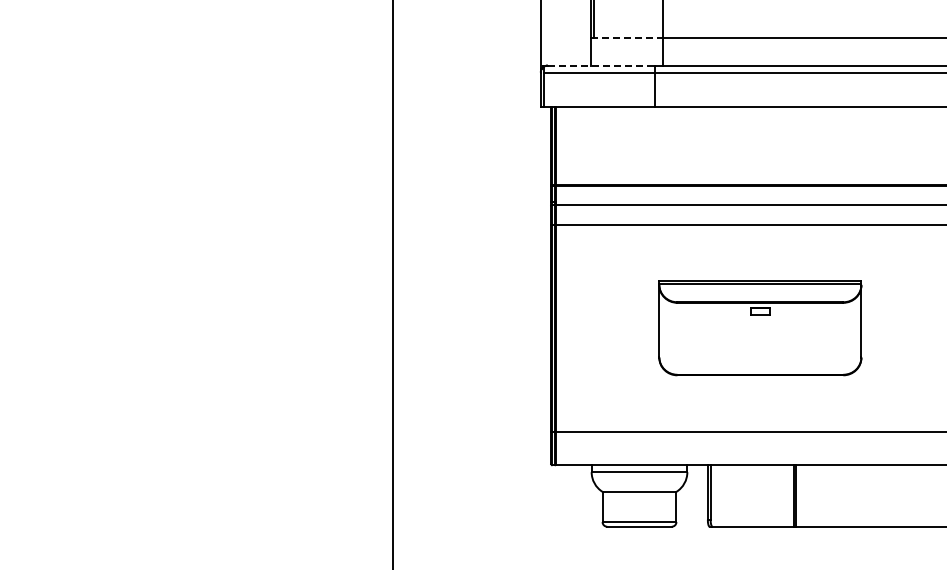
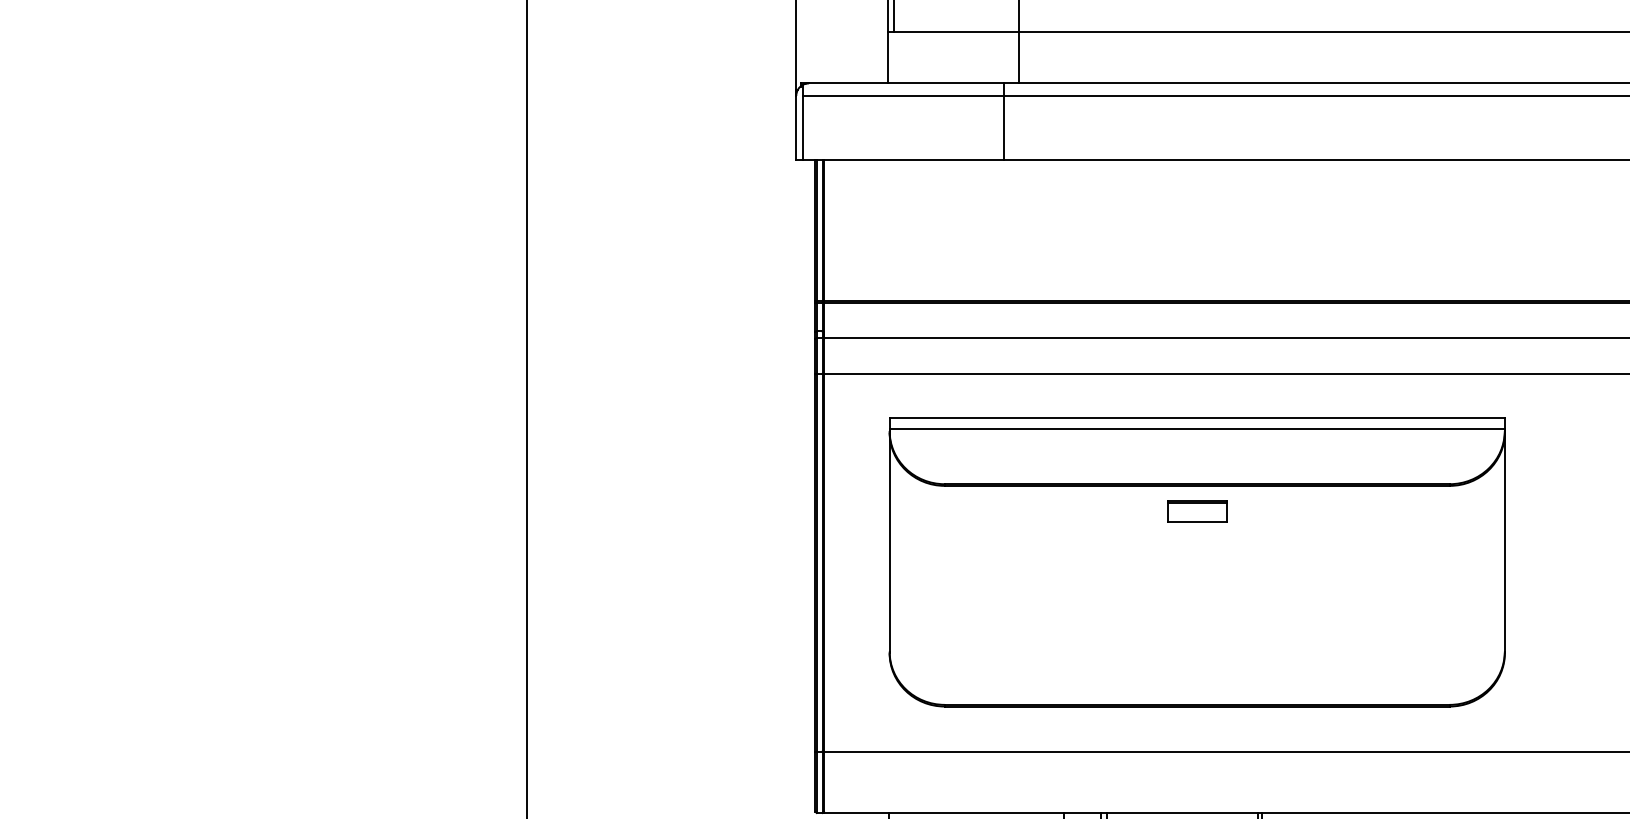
line: (627, 37) -> (954, 31), dashed -> solid
line: (601, 65) -> (907, 83), dashed -> solid
part: (760, 327) -> (1197, 561), size x1.67

